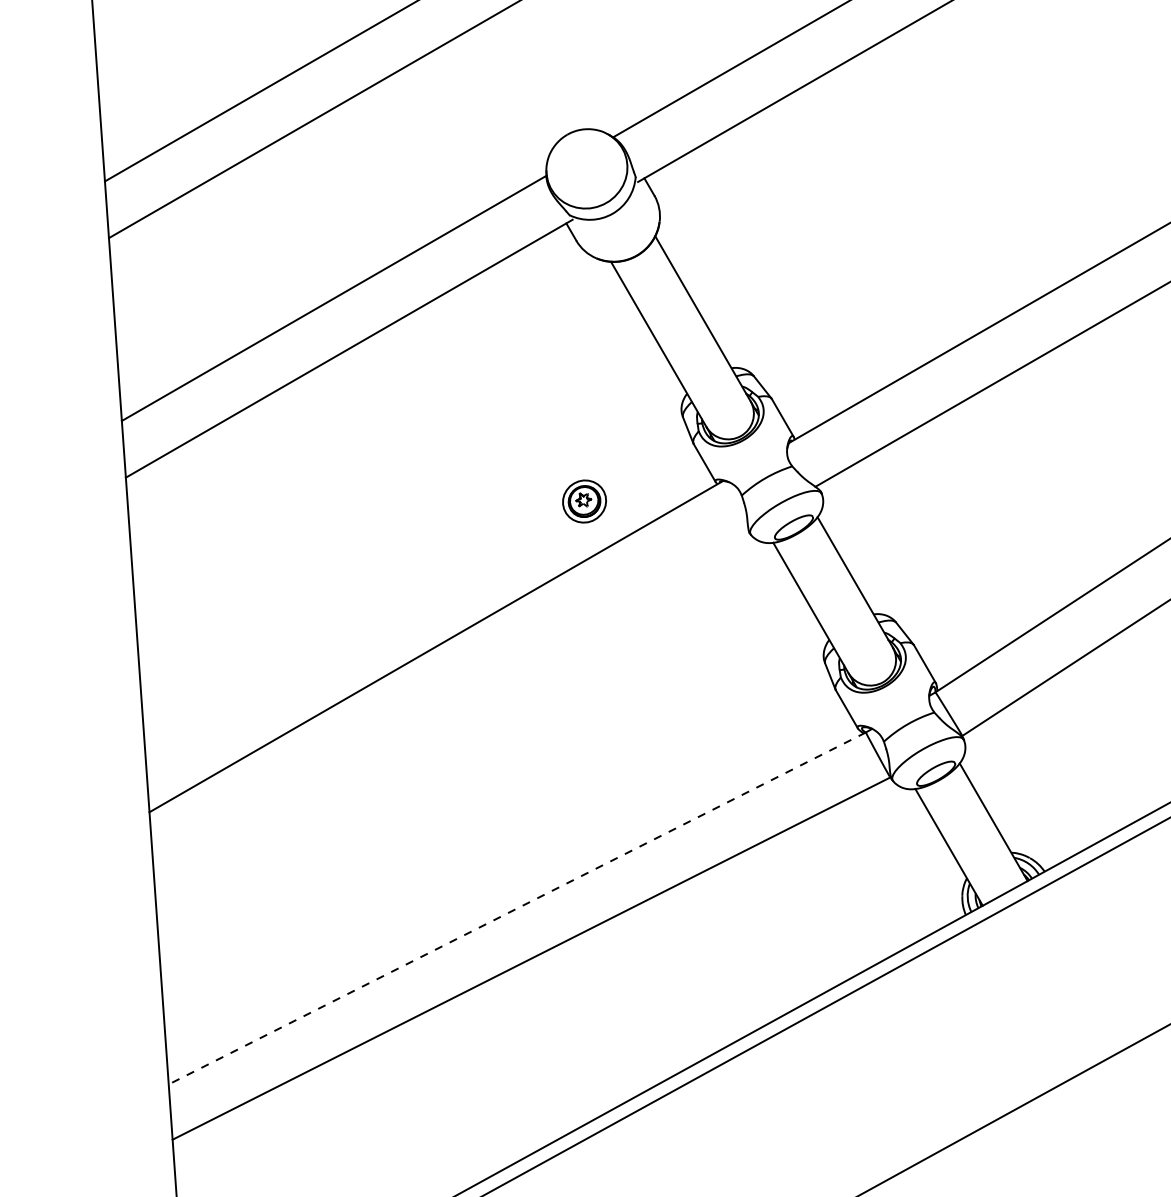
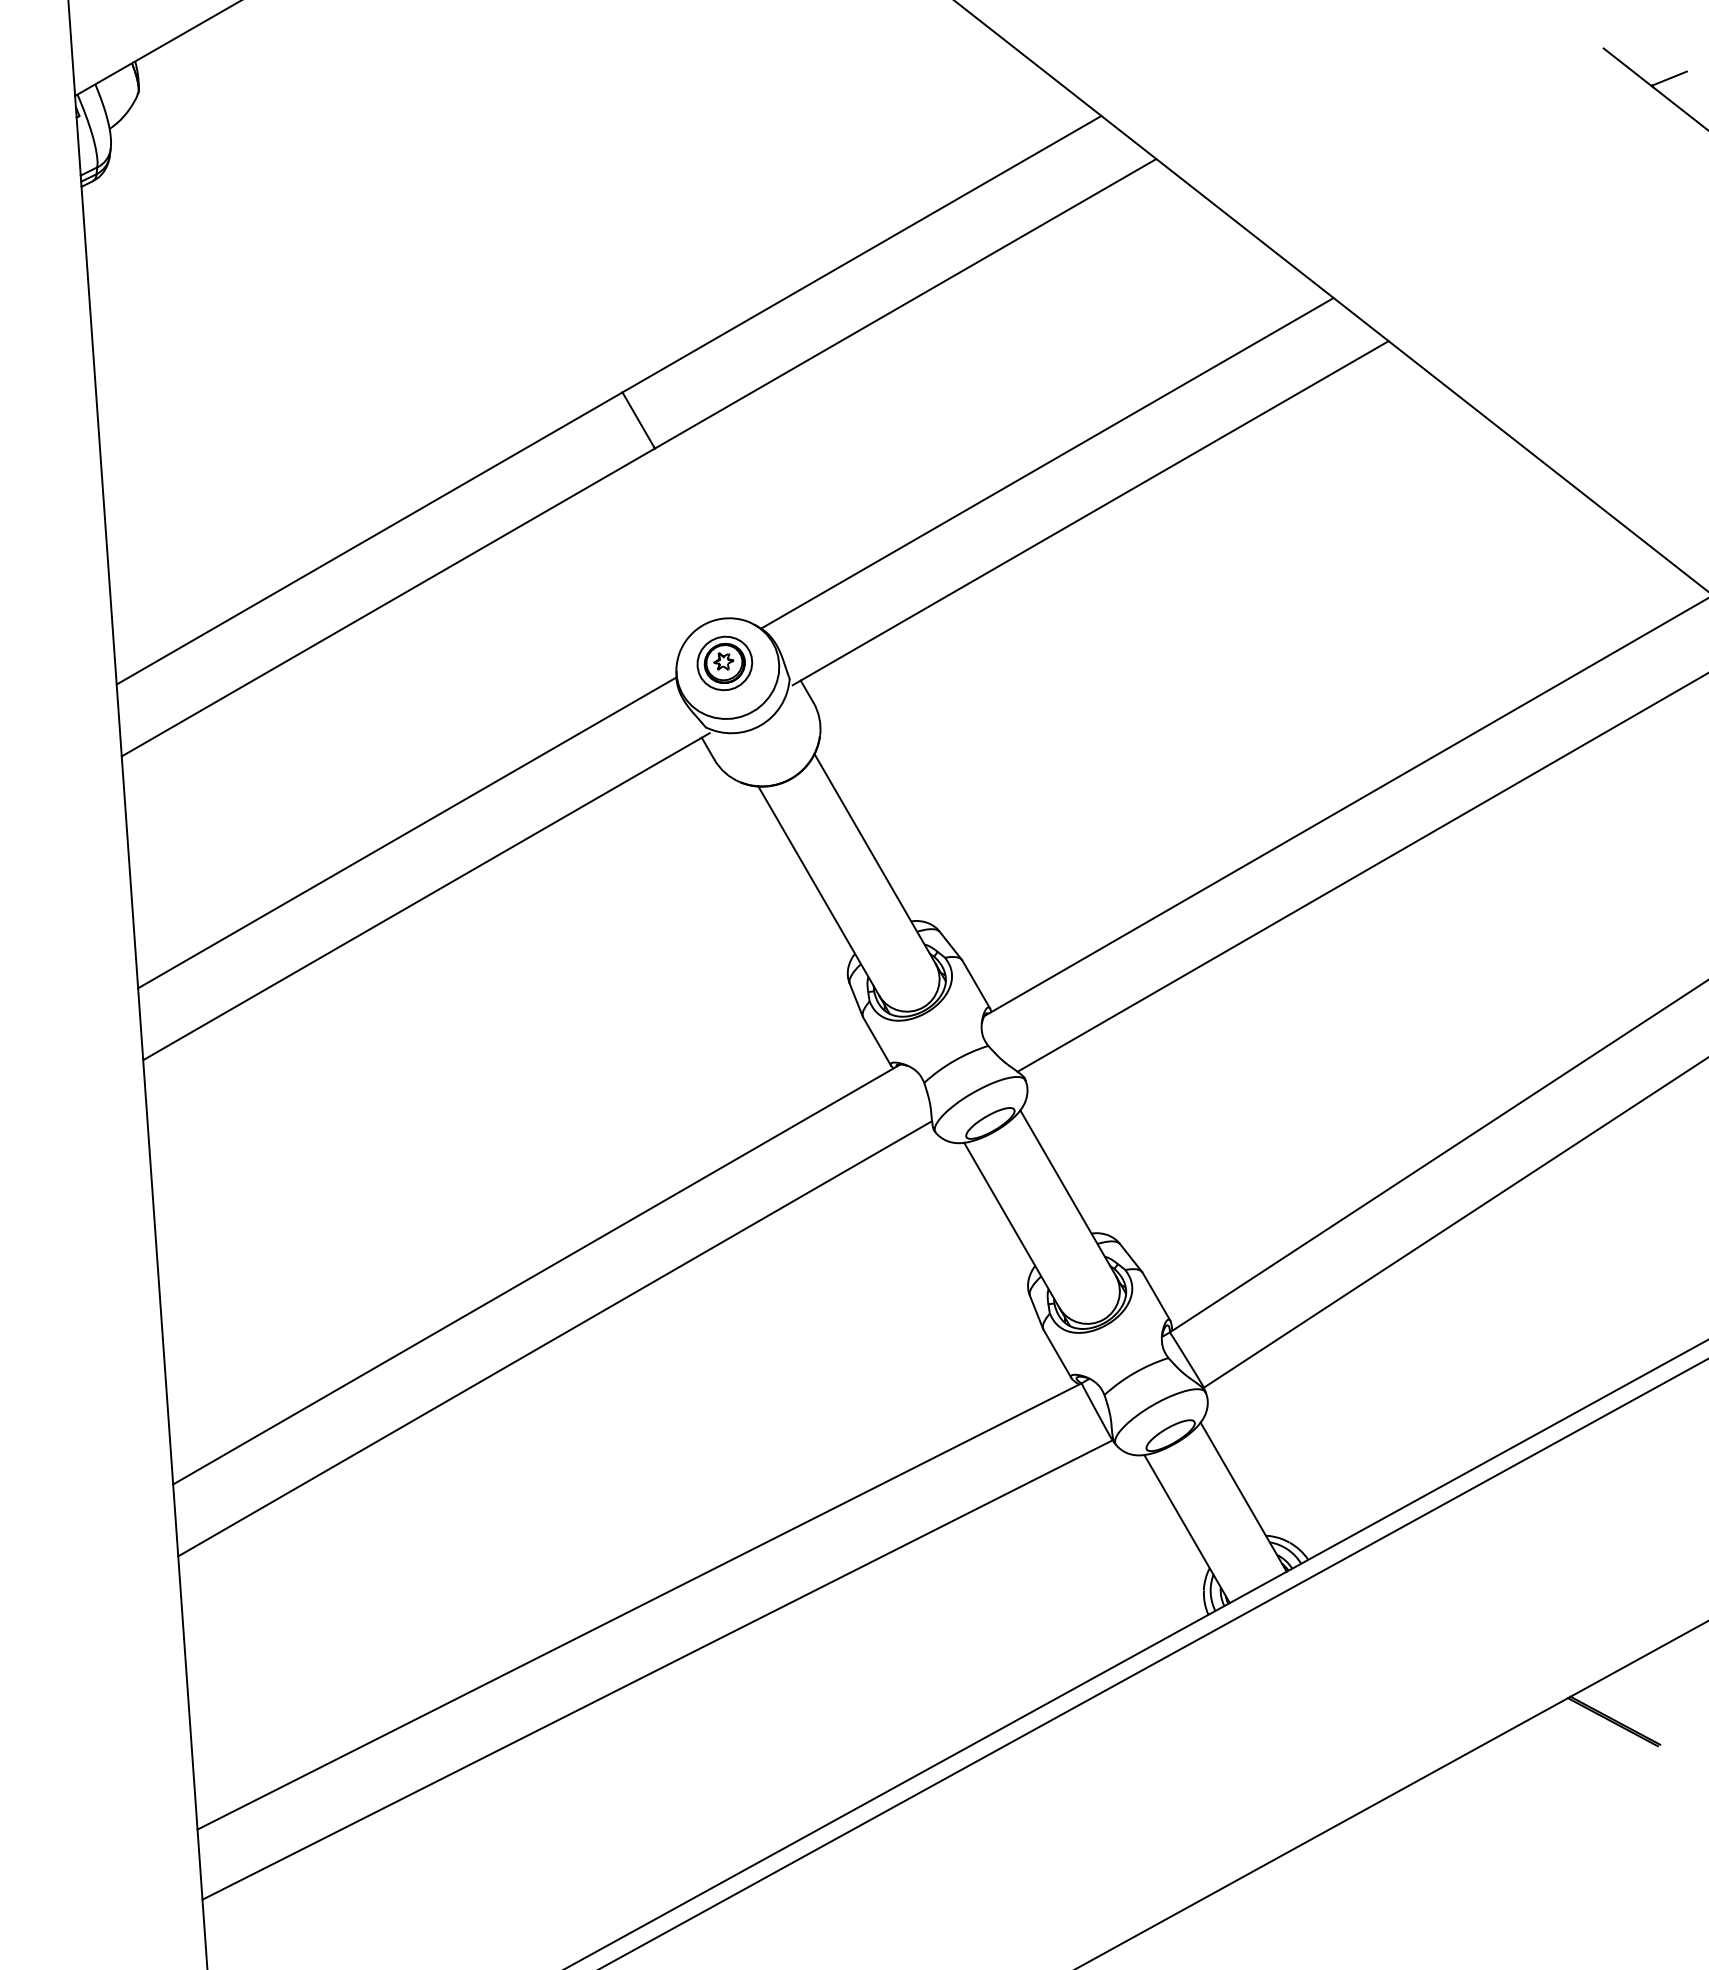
part: (584, 501) -> (724, 663), moved
line: (451, 697) -> (555, 1338), added
line: (517, 908) -> (639, 1606), dashed -> solid

